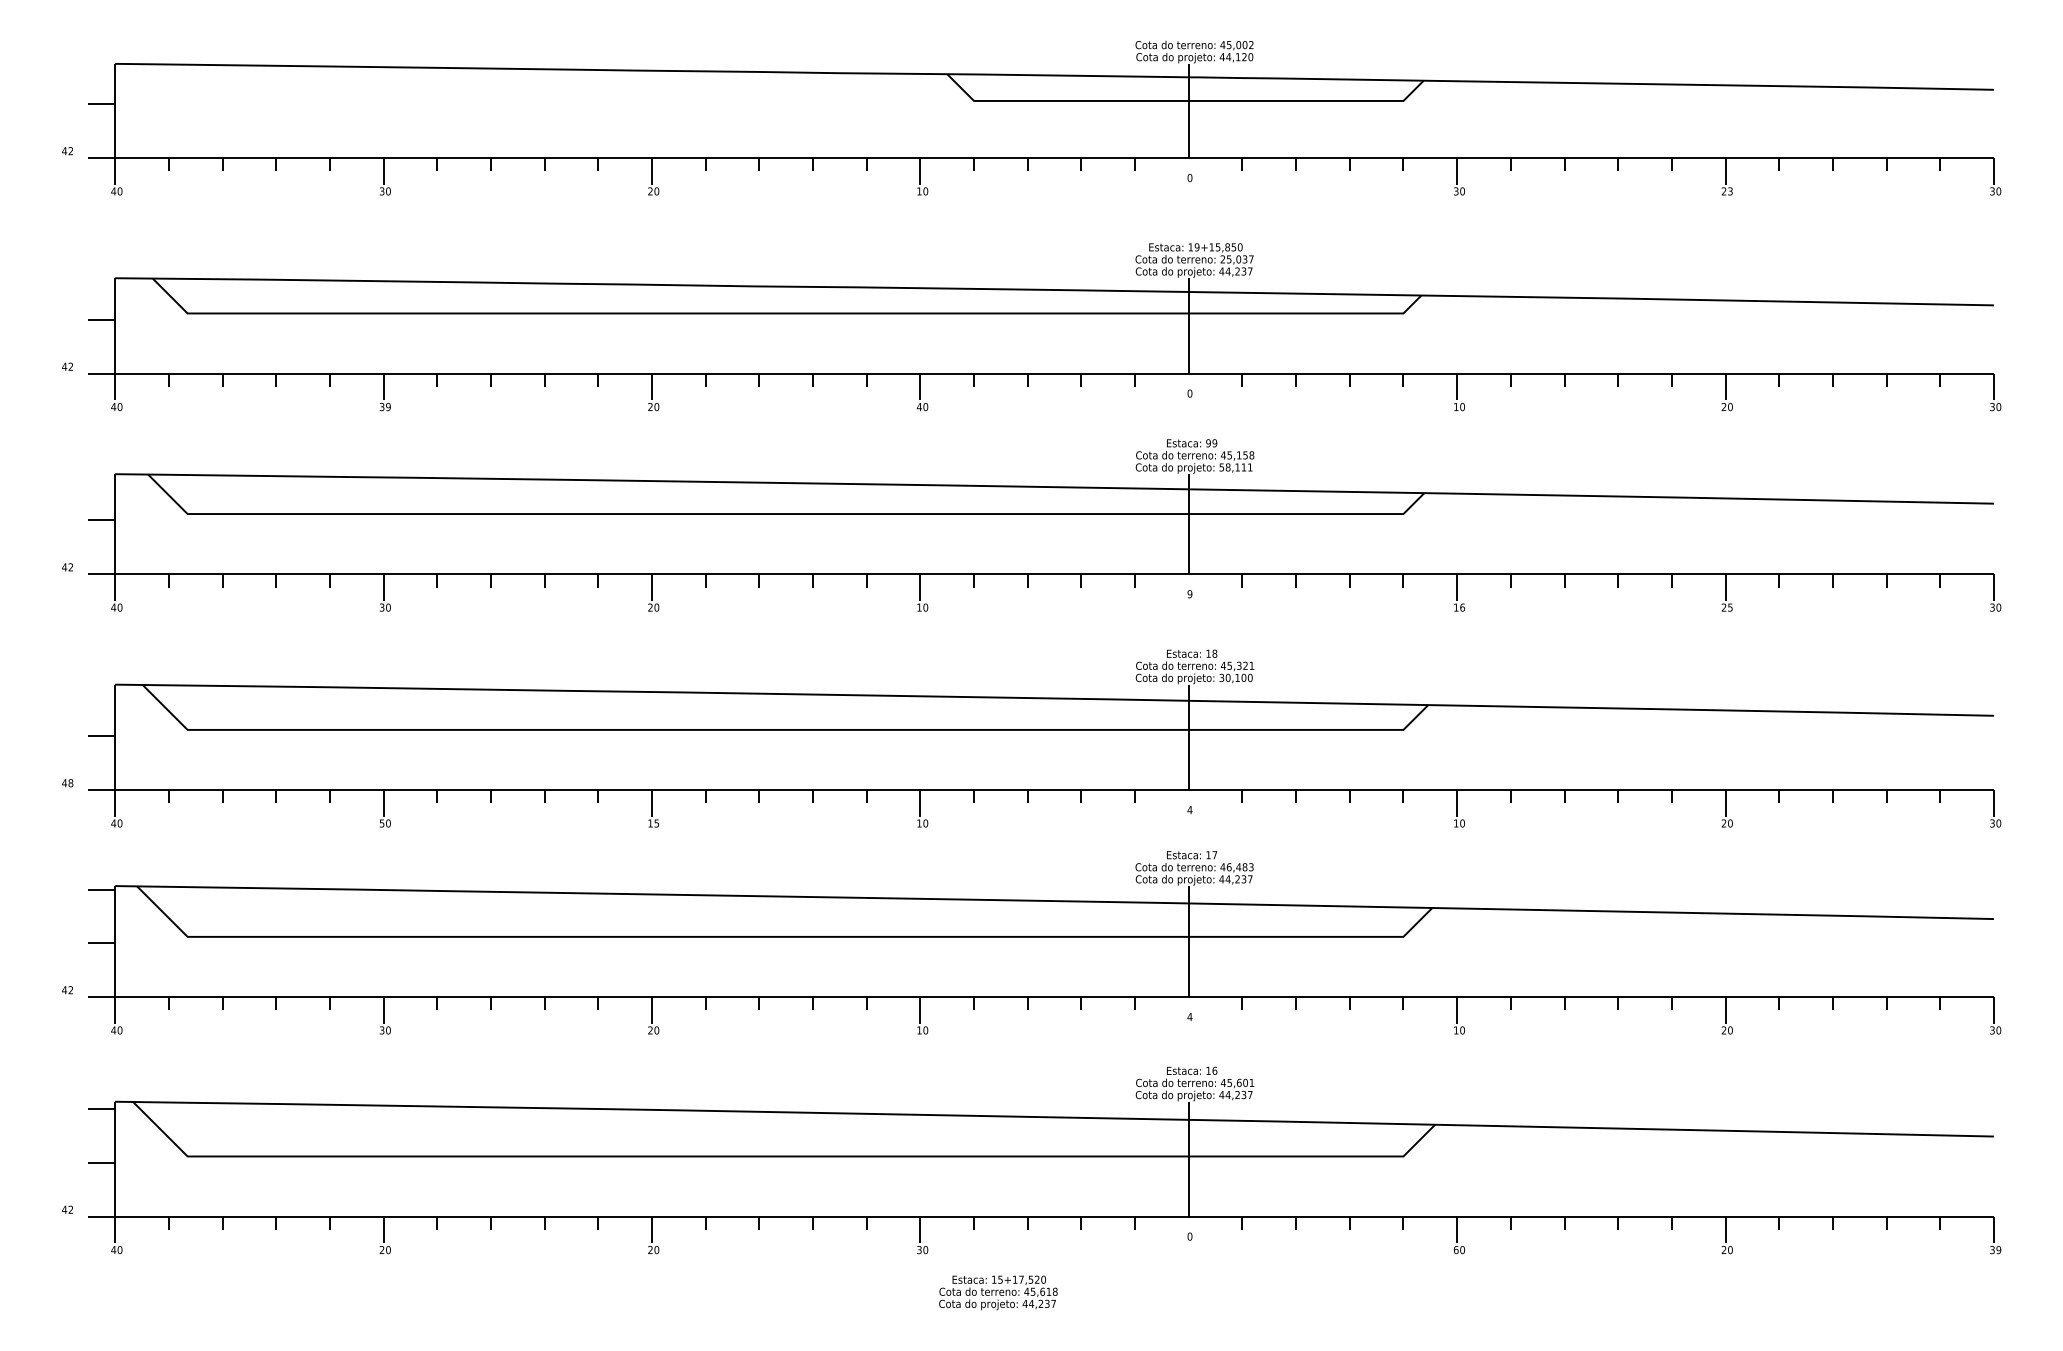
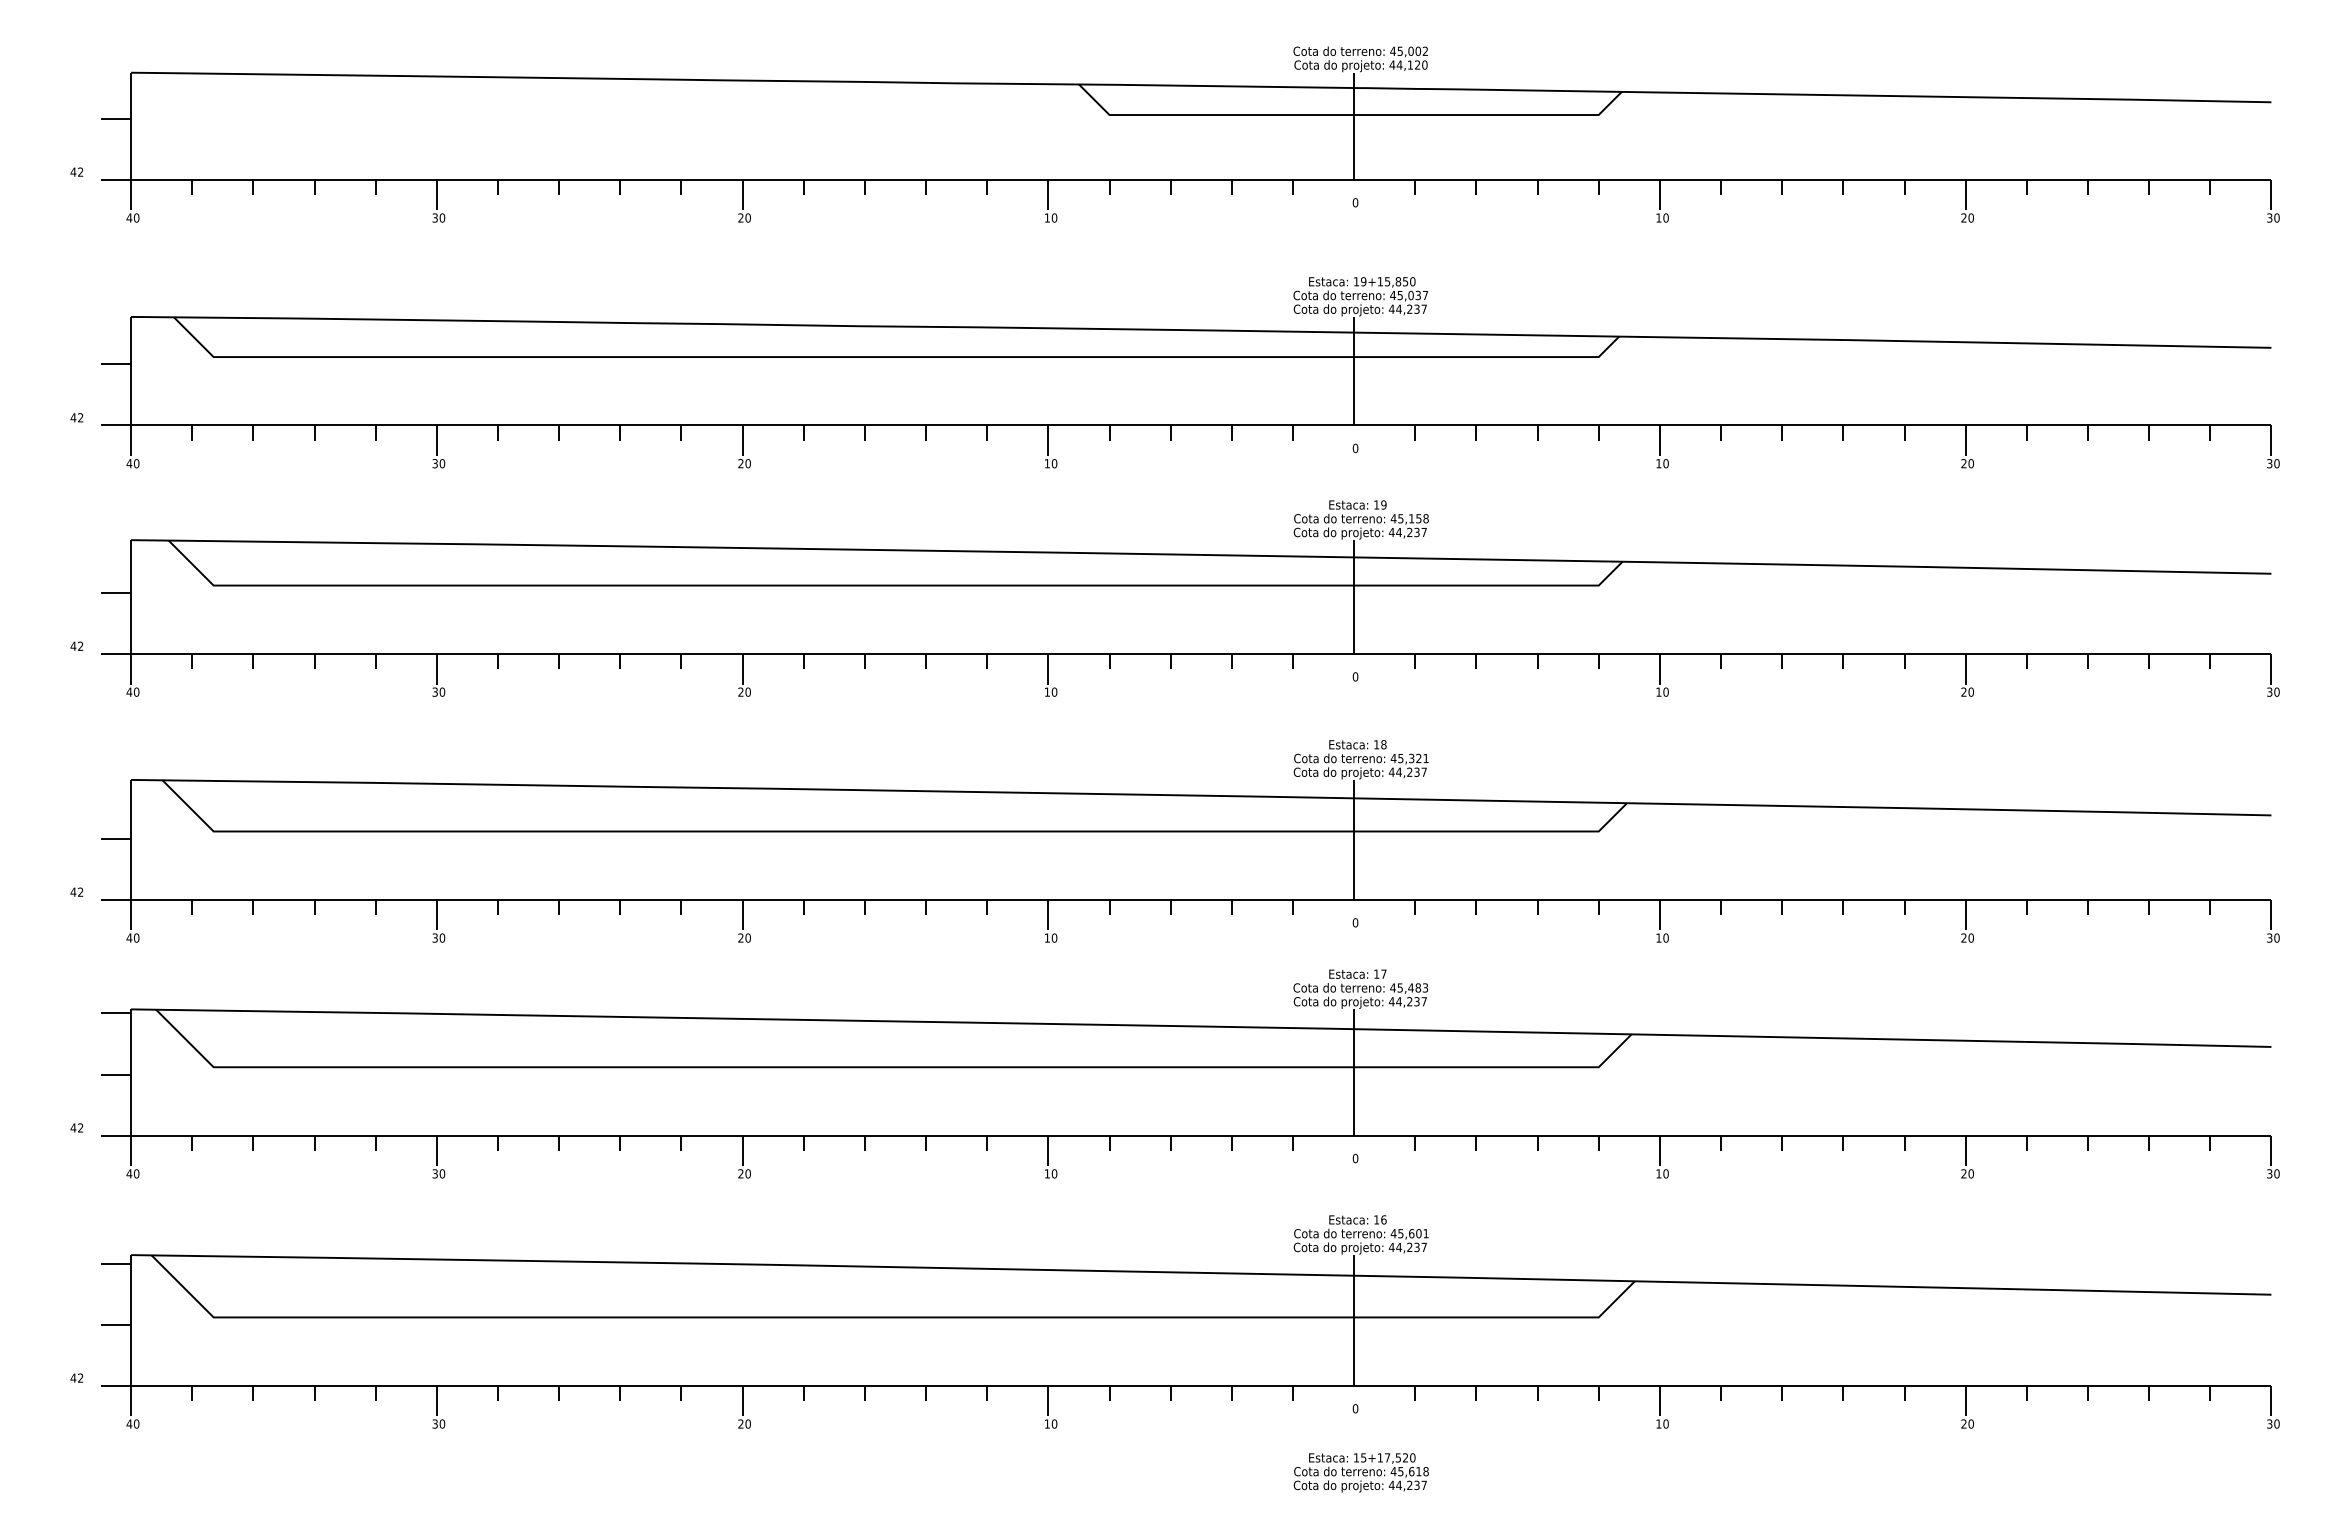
text: (1455, 190) -> (1658, 217), 30 -> 10
text: (1729, 190) -> (1970, 217), 23 -> 20
text: (1222, 259) -> (1392, 295), 25,037 -> 45,037
text: (388, 406) -> (442, 463), 39 -> 30
text: (919, 406) -> (1047, 463), 40 -> 10
text: (1208, 442) -> (1376, 504), 99 -> 19
text: (1235, 467) -> (1407, 532), 58,111 -> 44,237
text: (1189, 593) -> (1355, 676), 9 -> 0
text: (1462, 607) -> (1665, 691), 16 -> 10
text: (1729, 607) -> (1970, 691), 25 -> 20
text: (1235, 677) -> (1407, 771), 30,100 -> 44,237
text: (70, 782) -> (80, 891), 48 -> 42
text: (1189, 809) -> (1355, 922), 4 -> 0
text: (381, 822) -> (434, 937), 50 -> 30
text: (653, 822) -> (744, 937), 15 -> 20
text: (1229, 866) -> (1400, 987), 46,483 -> 45,483
text: (1189, 1016) -> (1355, 1158), 4 -> 0
text: (918, 1249) -> (1046, 1423), 30 -> 10
text: (1455, 1249) -> (1658, 1423), 60 -> 10
text: (1998, 1249) -> (2276, 1423), 39 -> 30
text: (381, 1250) -> (434, 1424), 20 -> 30
text: (997, 1292) -> (1360, 1472), moved

